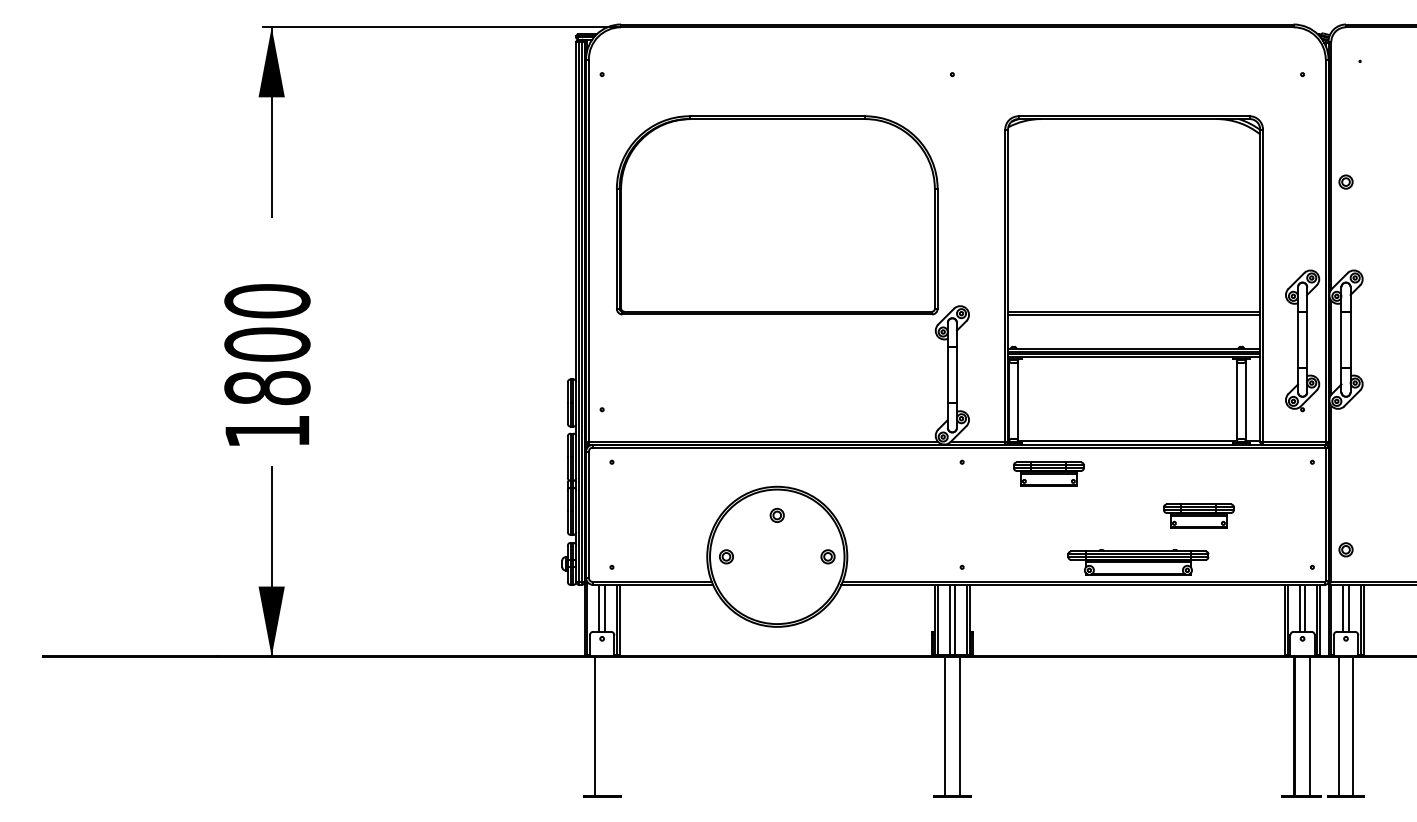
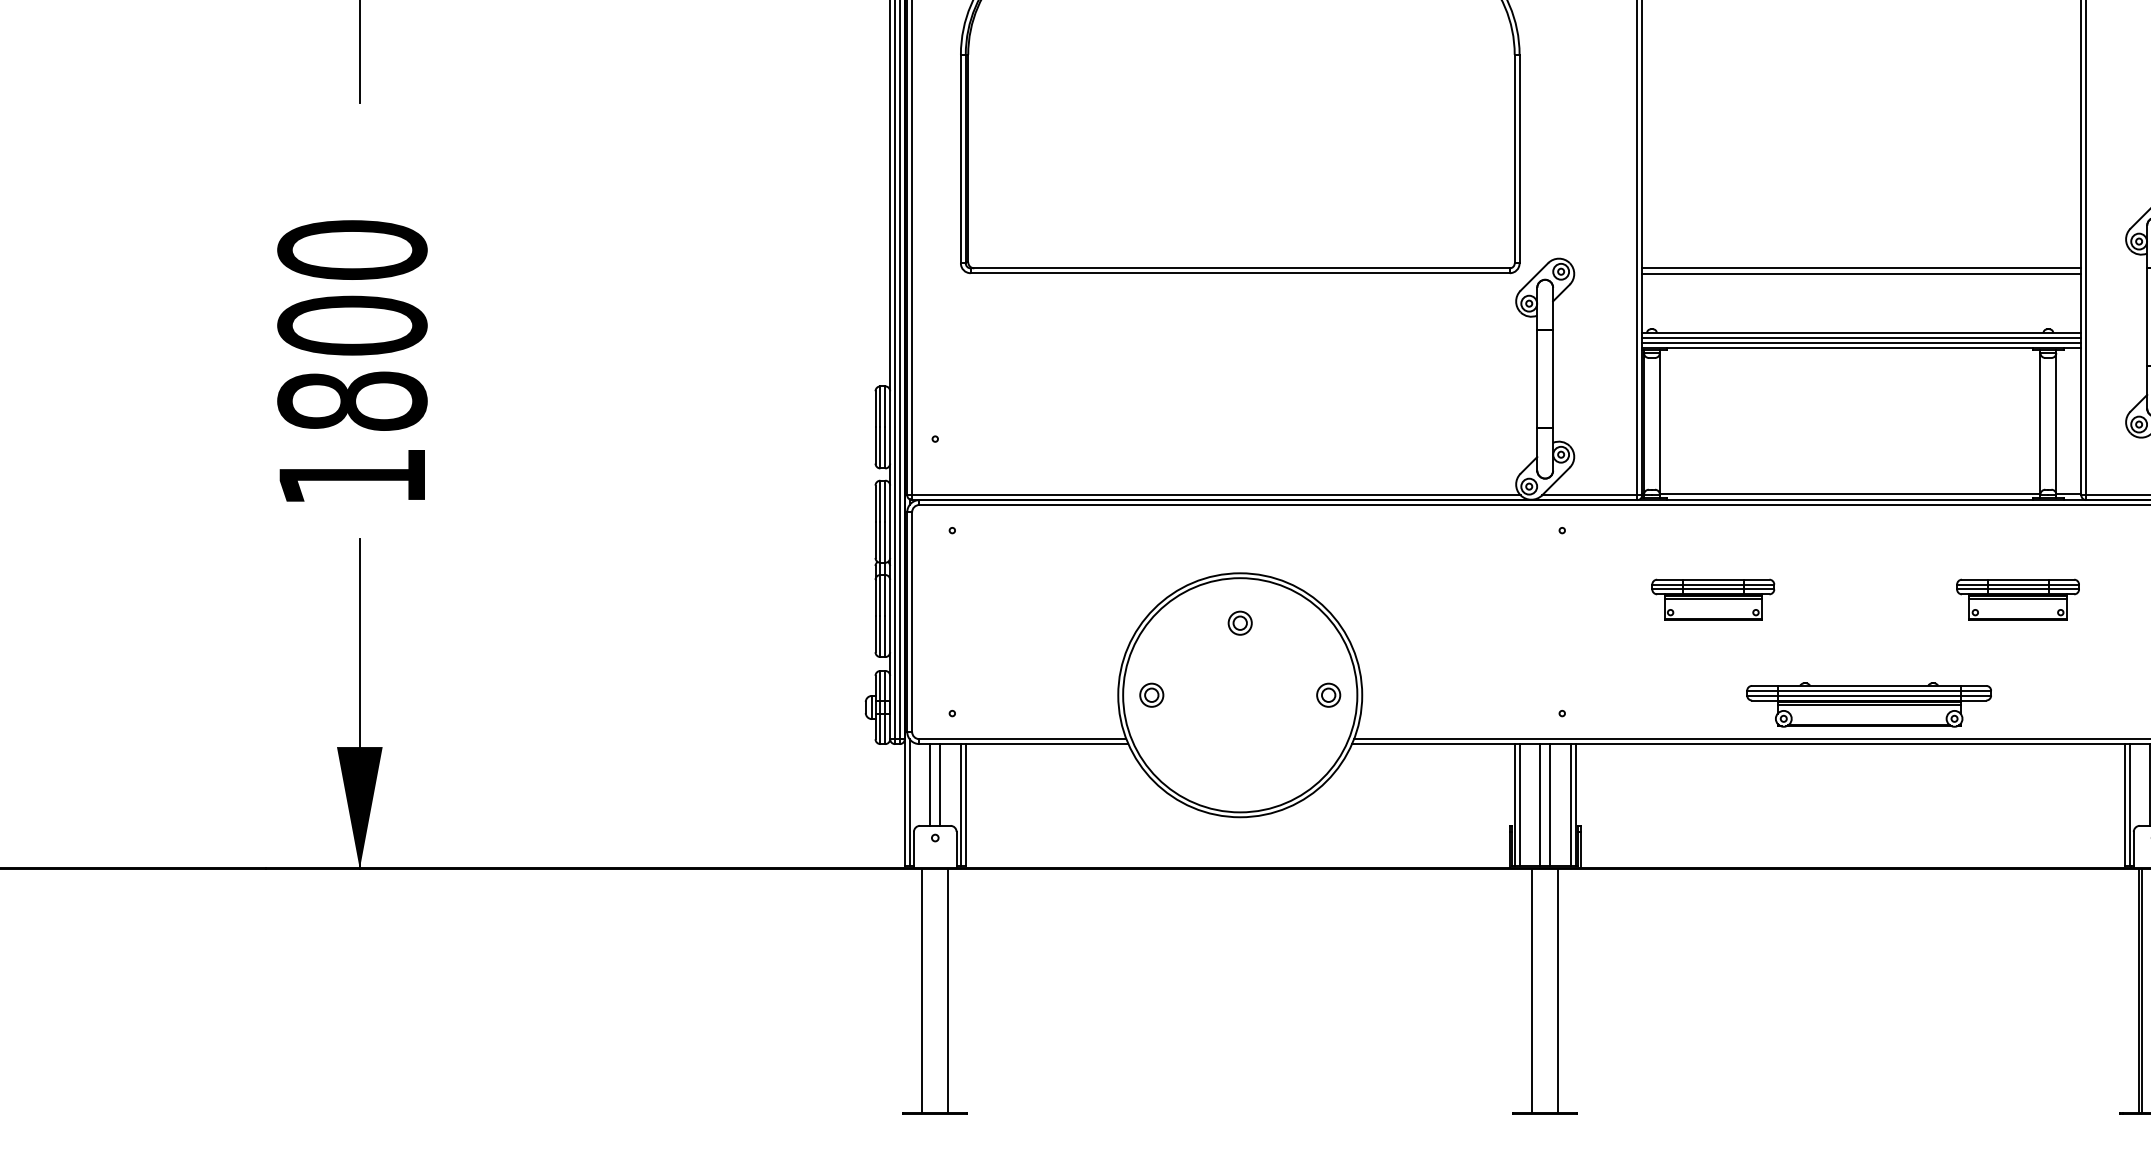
part: (1048, 473) -> (1712, 598), moved
part: (1198, 515) -> (2017, 598), moved
line: (609, 726) -> (948, 990), added

